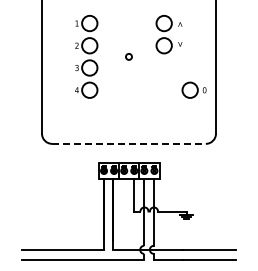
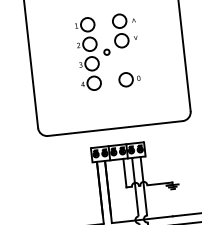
part: (168, 34) -> (124, 30), moved
part: (86, 56) -> (88, 54), moved
part: (193, 89) -> (128, 78), moved
line: (129, 143) -> (115, 128), dashed -> solid

